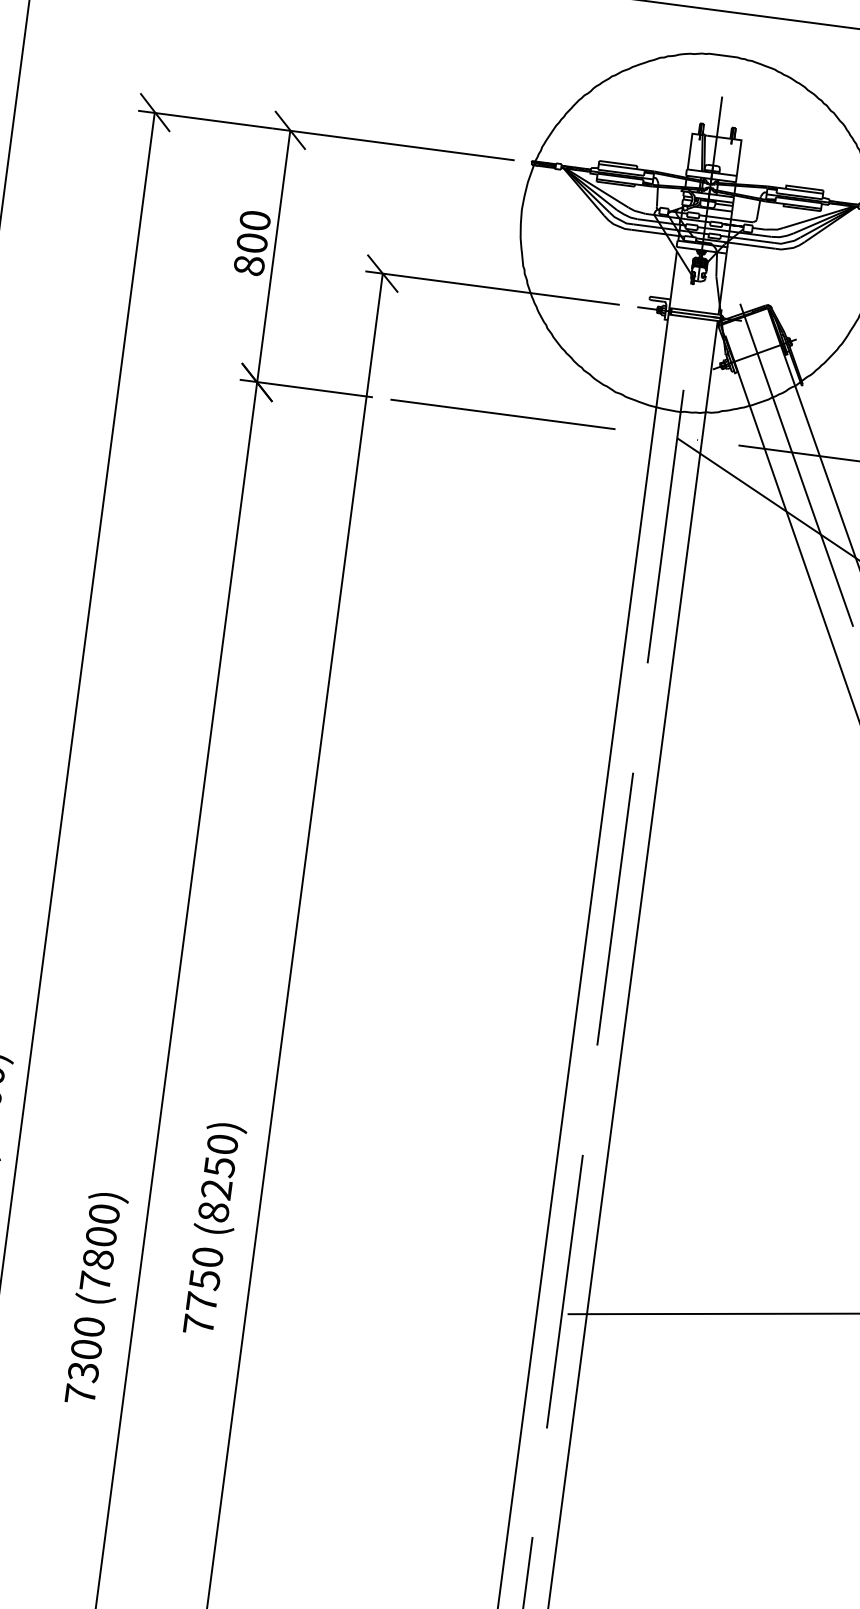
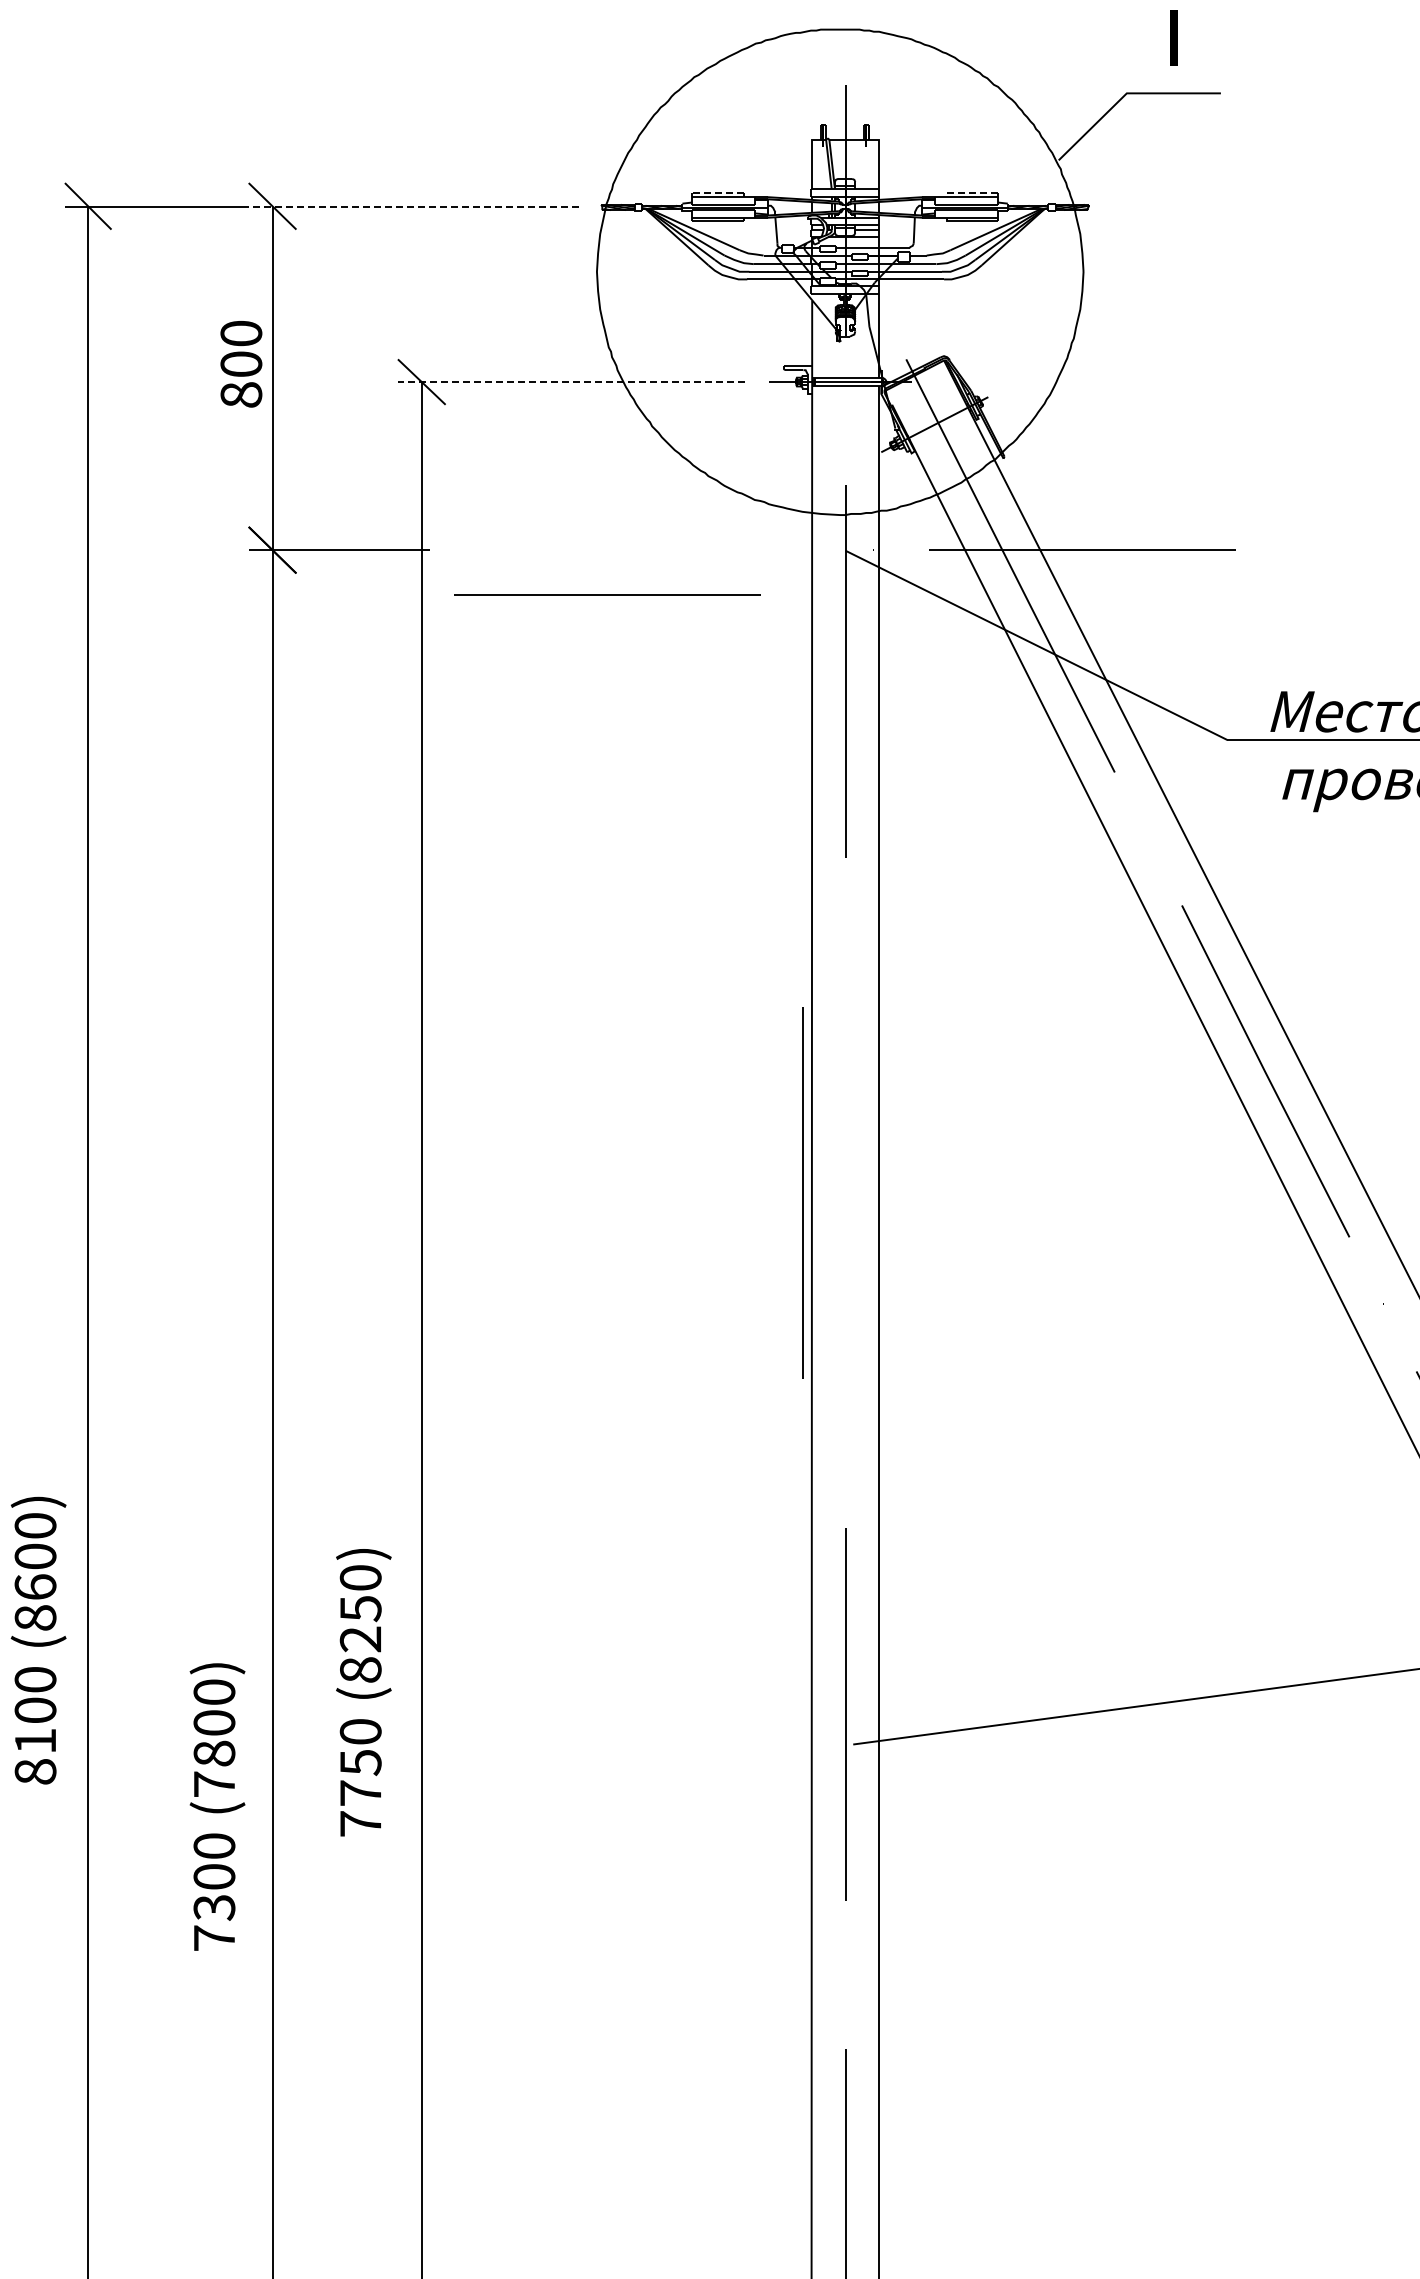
line: (393, 144) -> (413, 206), solid -> dashed
line: (618, 163) -> (718, 192), solid -> dashed
line: (802, 187) -> (969, 192), solid -> dashed
line: (492, 288) -> (571, 382), solid -> dashed
line: (502, 414) -> (607, 594), moved
line: (615, 908) -> (802, 1192), moved

